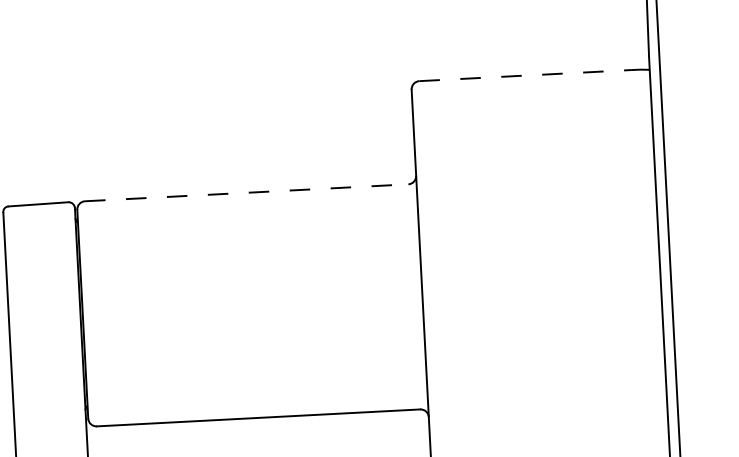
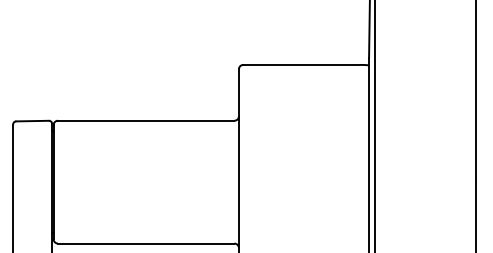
line: (525, 74) -> (301, 64), dashed -> solid
line: (247, 192) -> (146, 120), dashed -> solid

